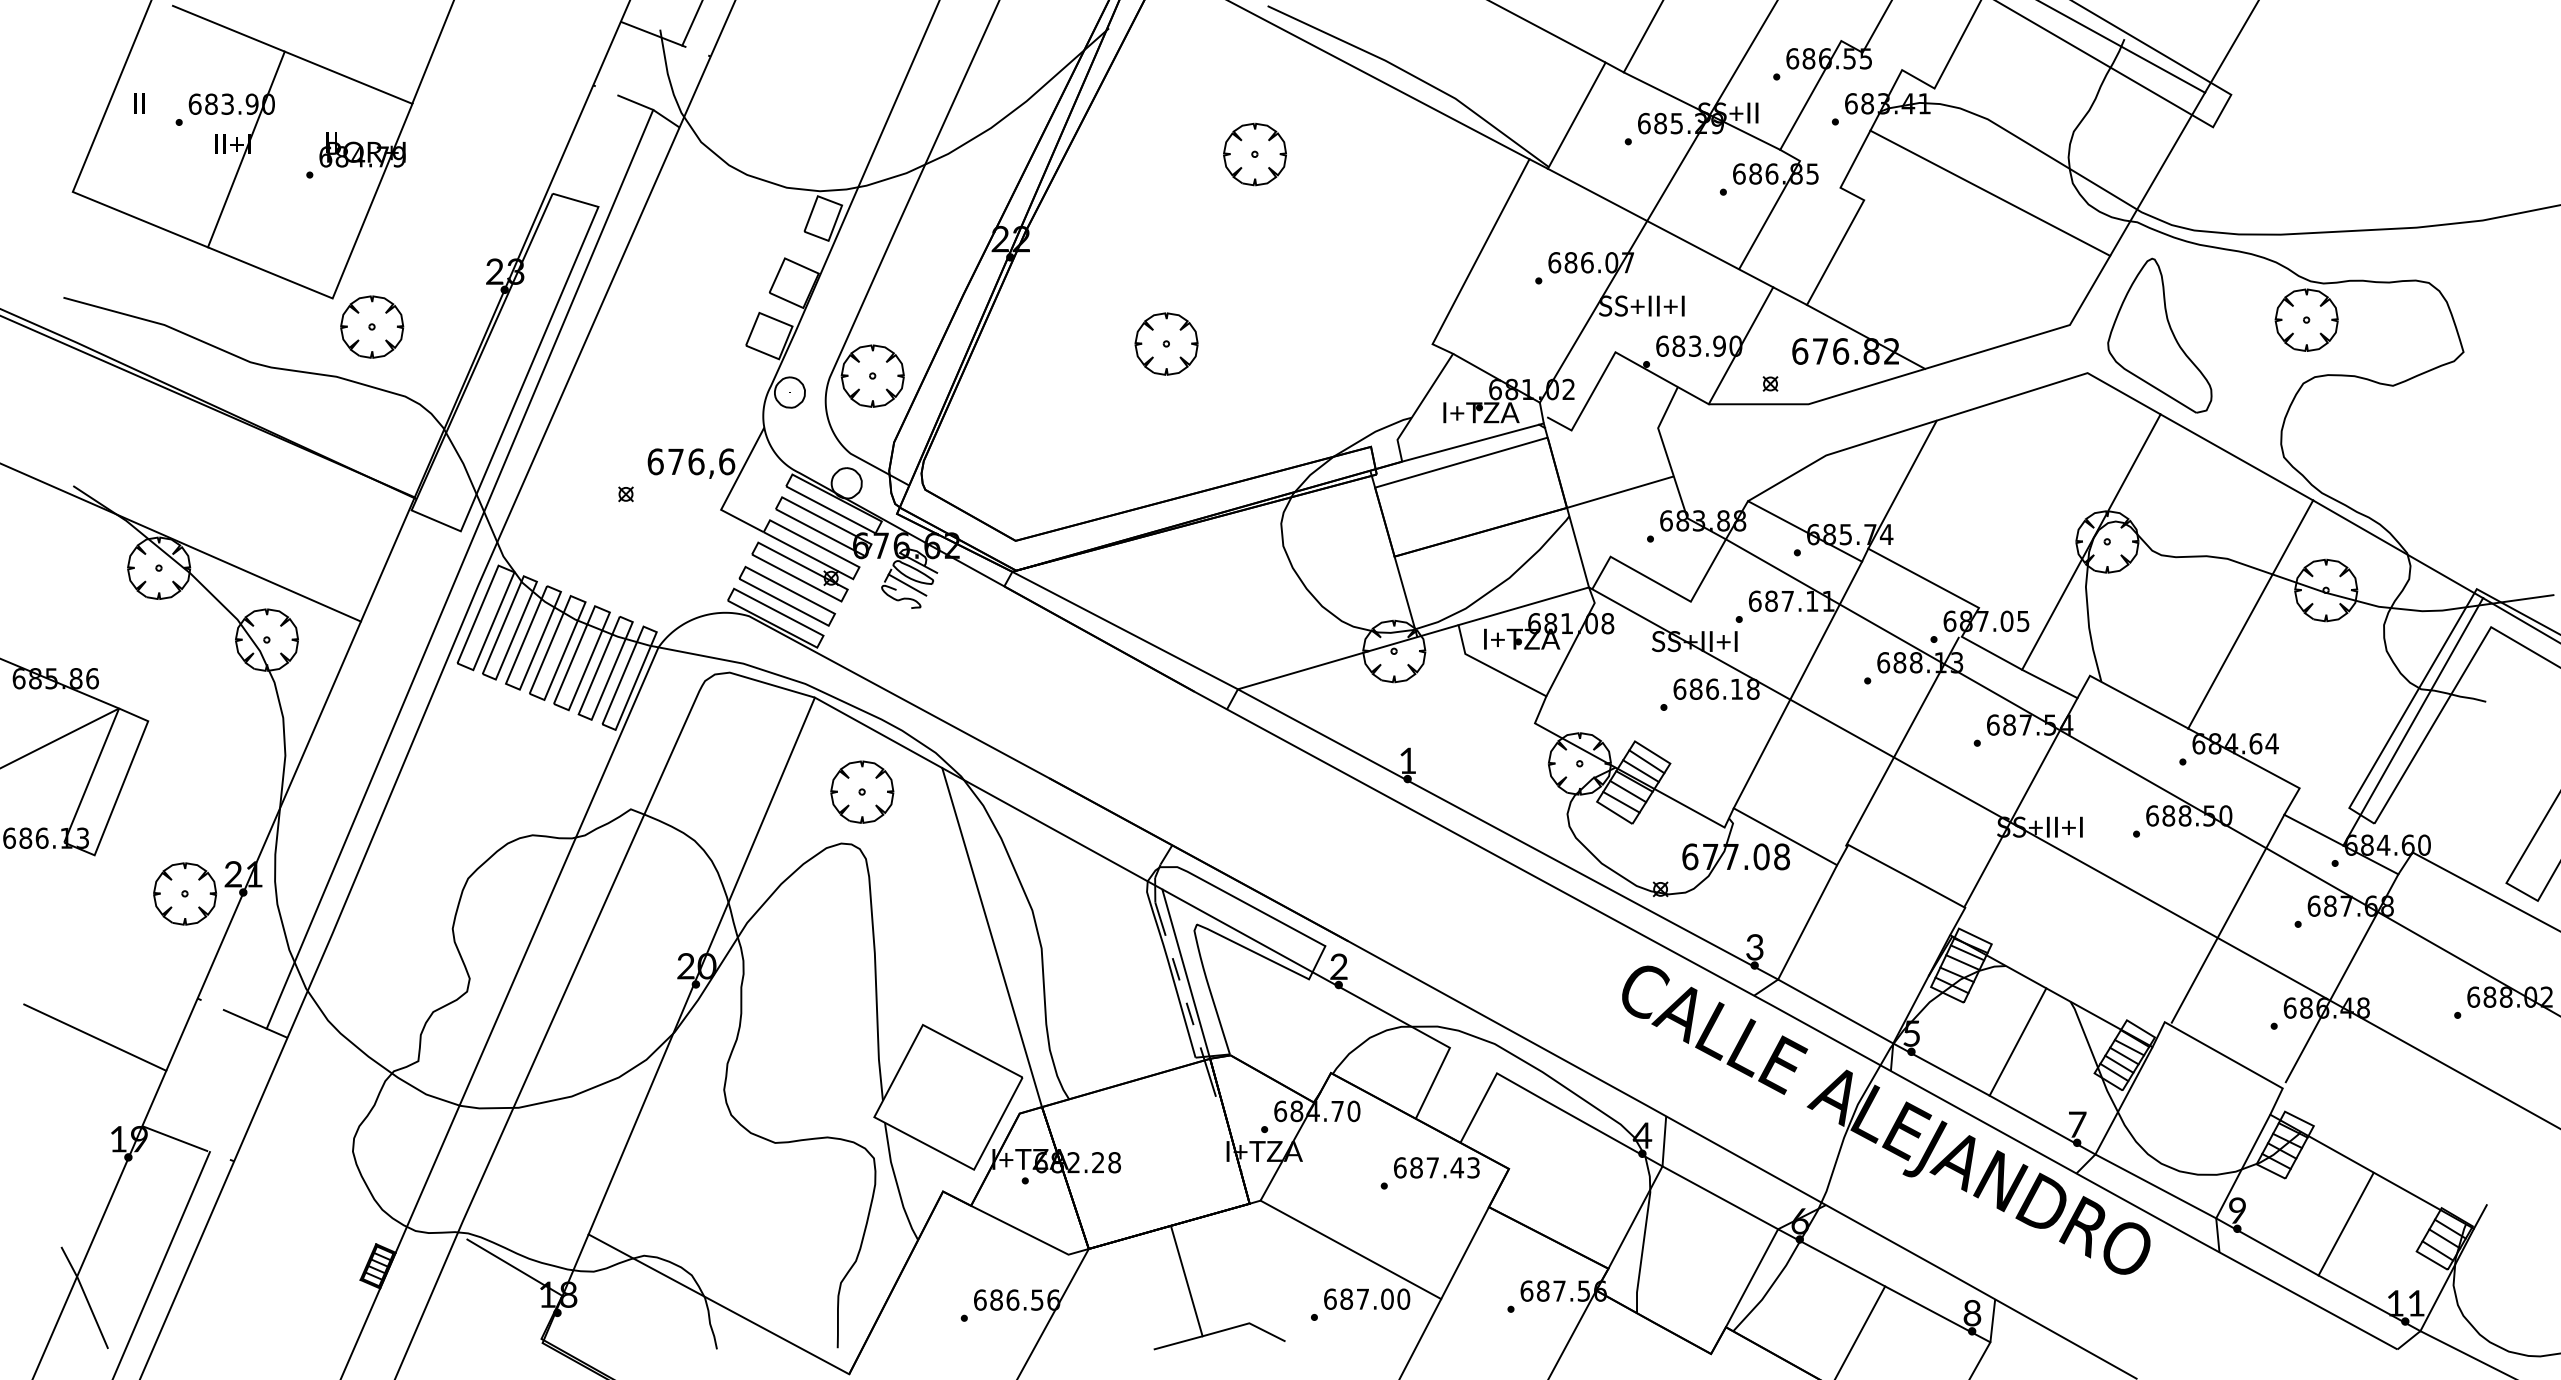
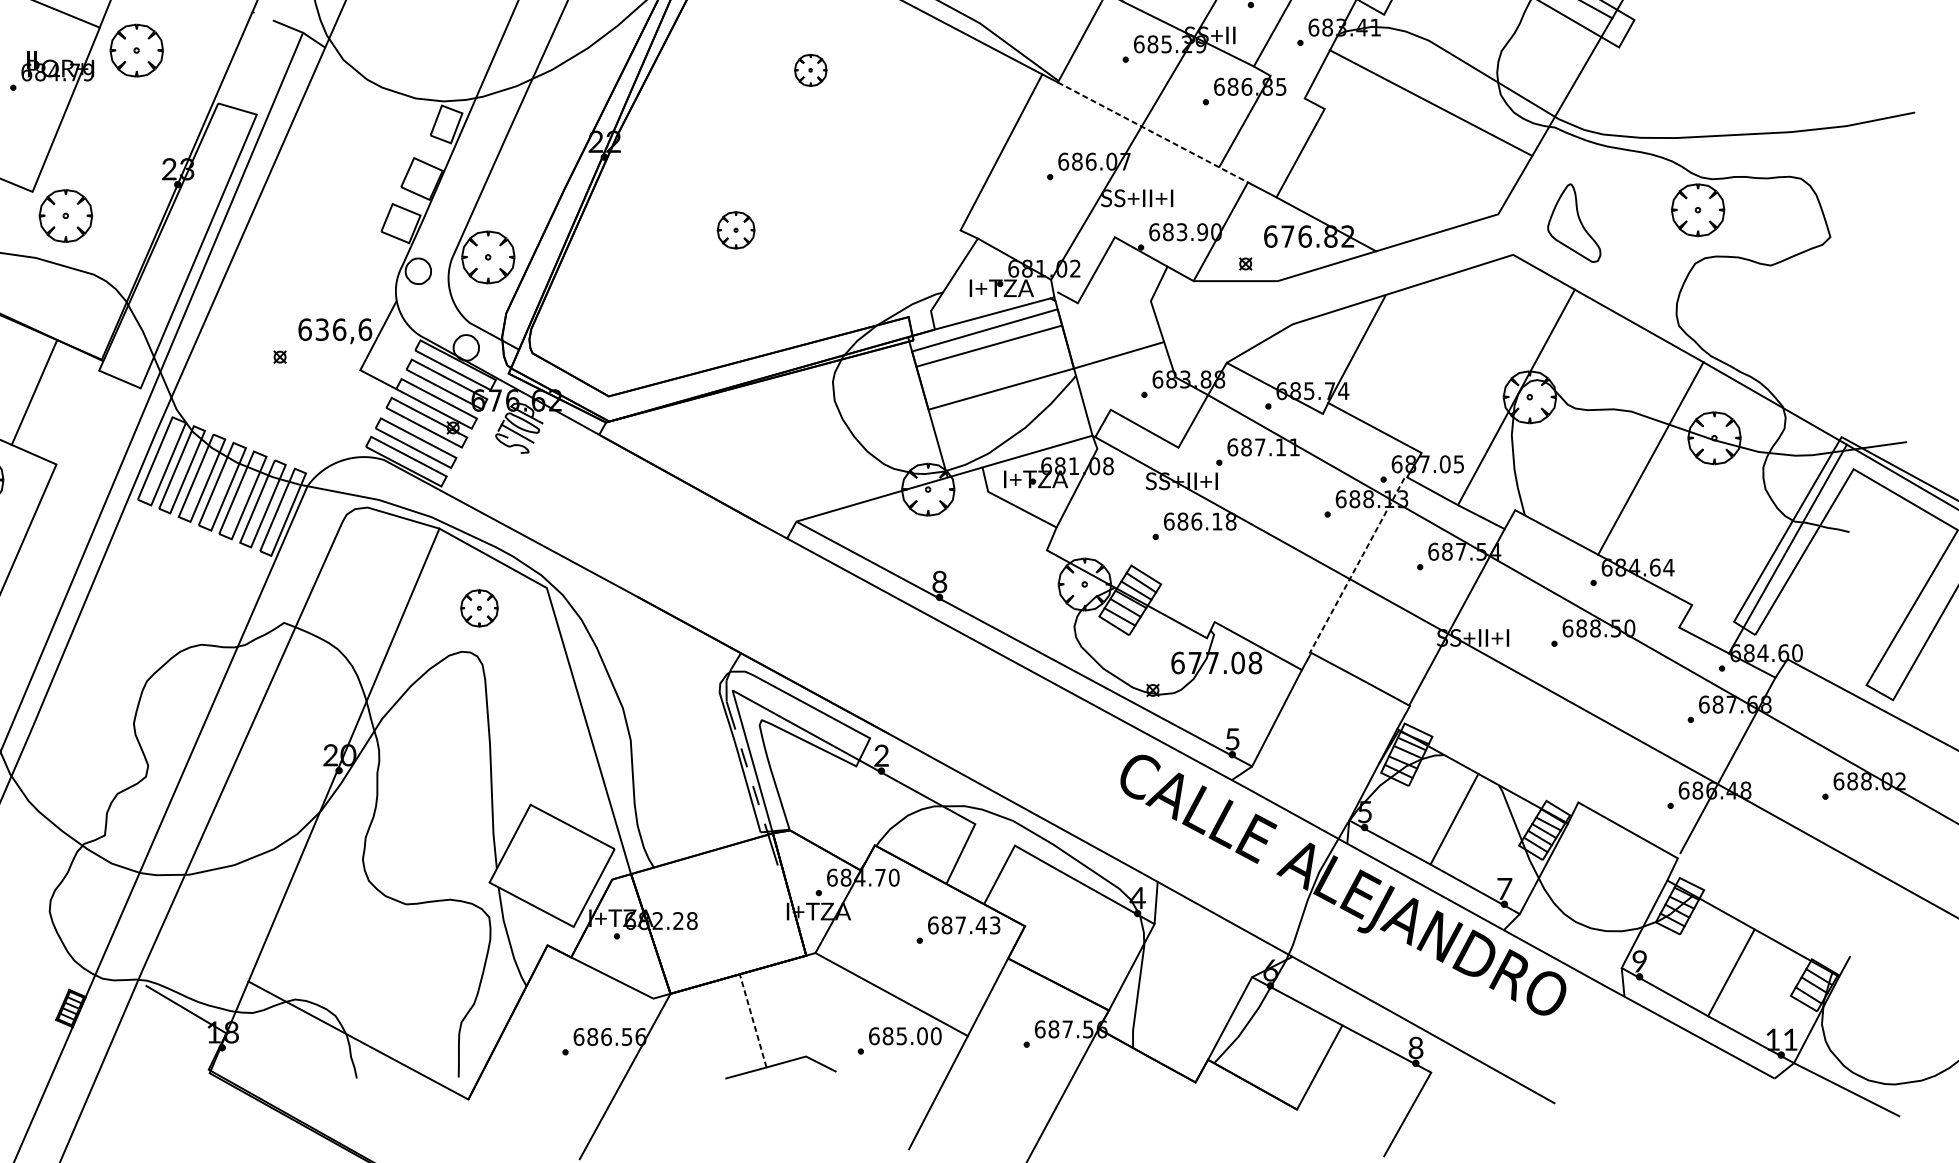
part: (456, 130) -> (137, 50), added
part: (1254, 154) -> (810, 70), size x0.6
line: (1661, 228) -> (1153, 132), solid -> dashed
part: (2159, 335) -> (1573, 223), size x0.6
part: (1166, 343) -> (736, 229), size x0.7
text: (675, 461) -> (321, 329), 676,6 -> 636,6
line: (1480, 531) -> (989, 345), moved
line: (387, 559) -> (34, 392), moved
line: (1124, 630) -> (700, 472), removed
line: (1797, 684) -> (1268, 517), removed
line: (1902, 742) -> (1357, 566), solid -> dashed
text: (1407, 760) -> (939, 581), 1 -> 8
part: (862, 791) -> (479, 607), size x0.7
line: (1052, 828) -> (639, 639), removed
line: (2227, 918) -> (1631, 714), removed
text: (1754, 947) -> (1232, 739), 3 -> 5
line: (1835, 1011) -> (1300, 793), removed
line: (2155, 1186) -> (1570, 941), removed
line: (1720, 1197) -> (1203, 950), removed
line: (1186, 1280) -> (752, 1020), solid -> dashed
text: (1362, 1298) -> (901, 1035), 687.00 -> 685.00
line: (1992, 1320) -> (1432, 1054), removed

